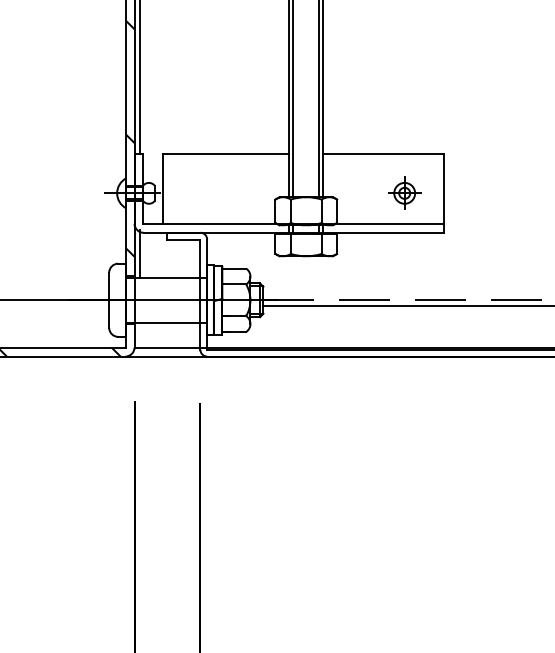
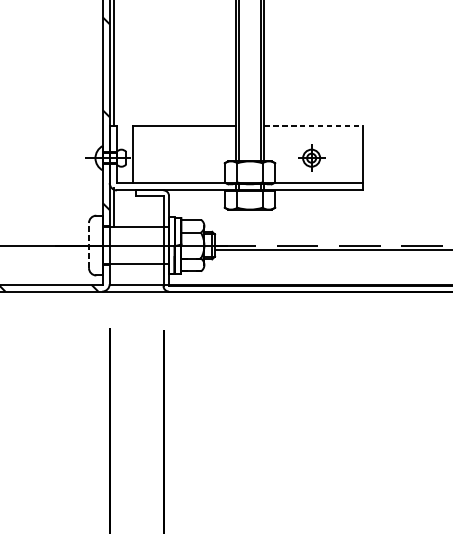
line: (384, 153) -> (313, 125), solid -> dashed
part: (404, 192) -> (311, 157), moved
line: (109, 300) -> (89, 245), solid -> dashed

